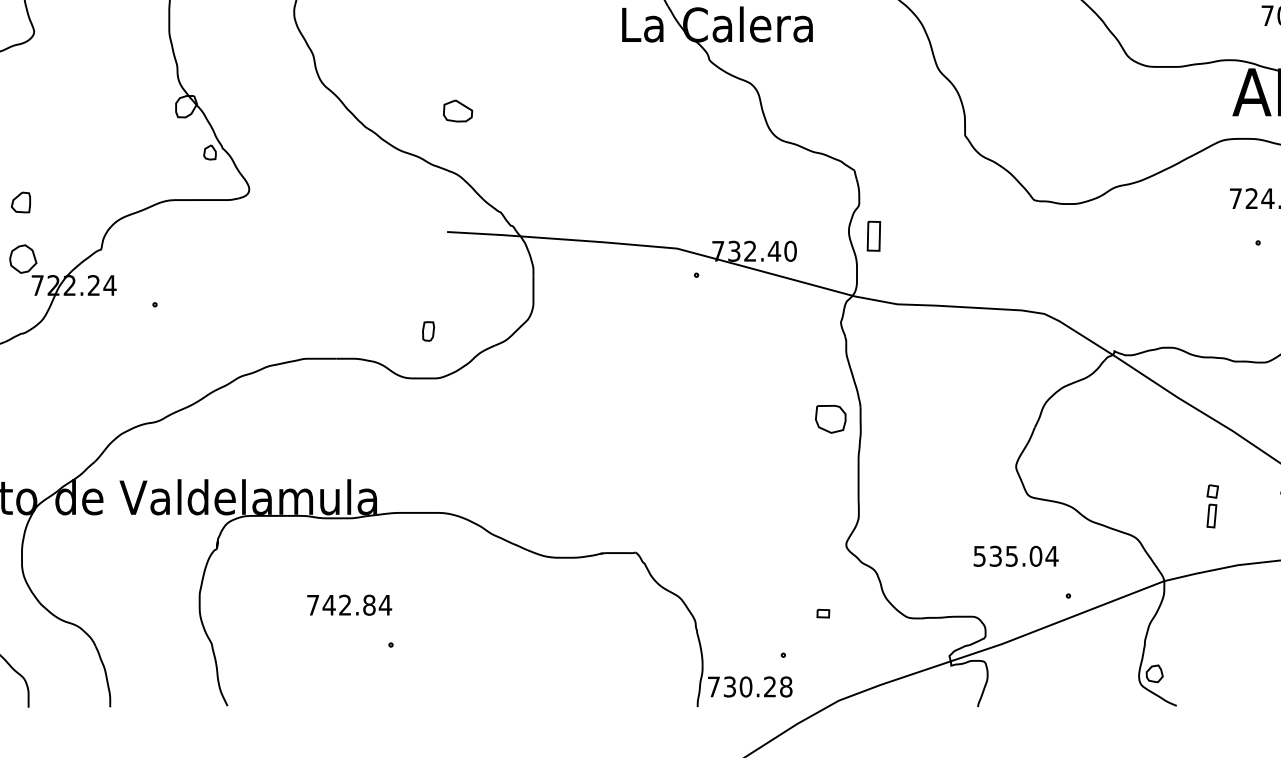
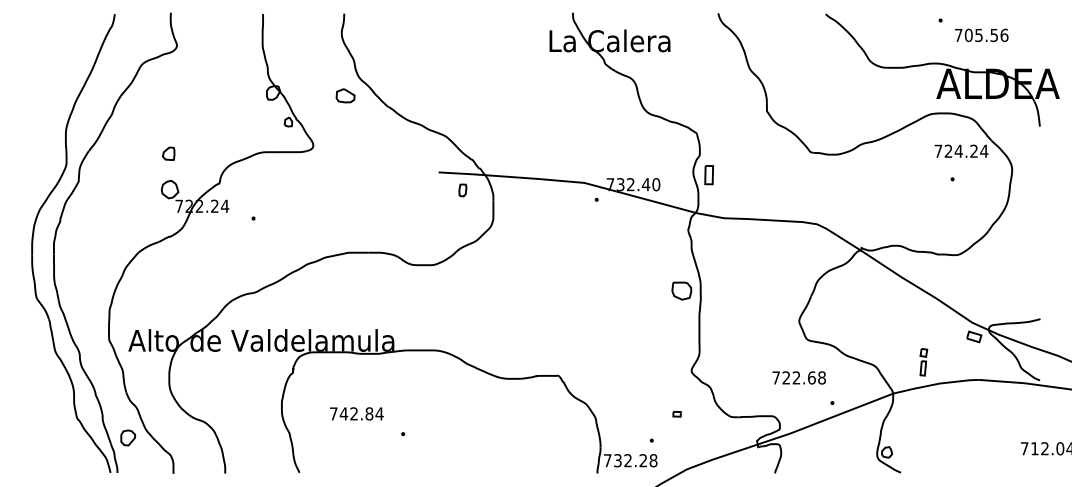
part: (457, 110) -> (345, 95), moved
part: (427, 331) -> (462, 190), moved
part: (1212, 506) -> (923, 362), moved
text: (1016, 555) -> (799, 377), 535.04 -> 722.68
text: (348, 604) -> (356, 413), moved
text: (746, 686) -> (628, 460), 730.28 -> 732.28

